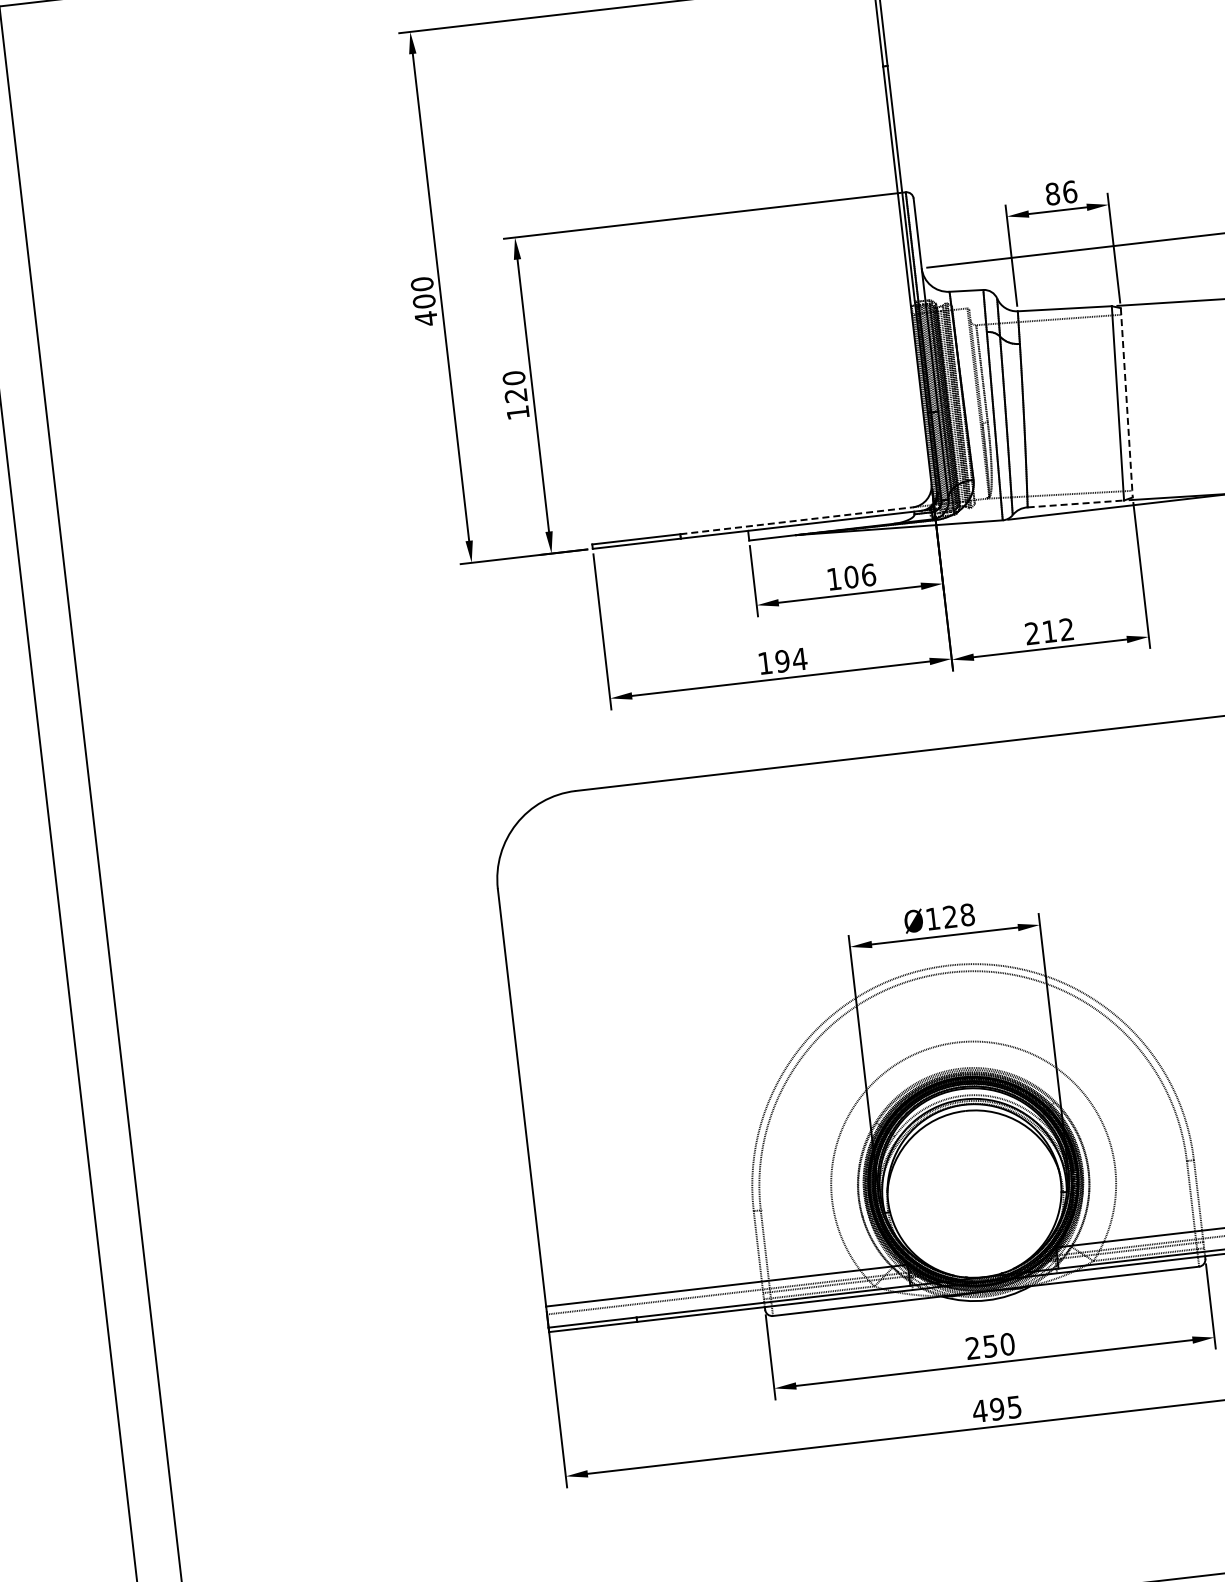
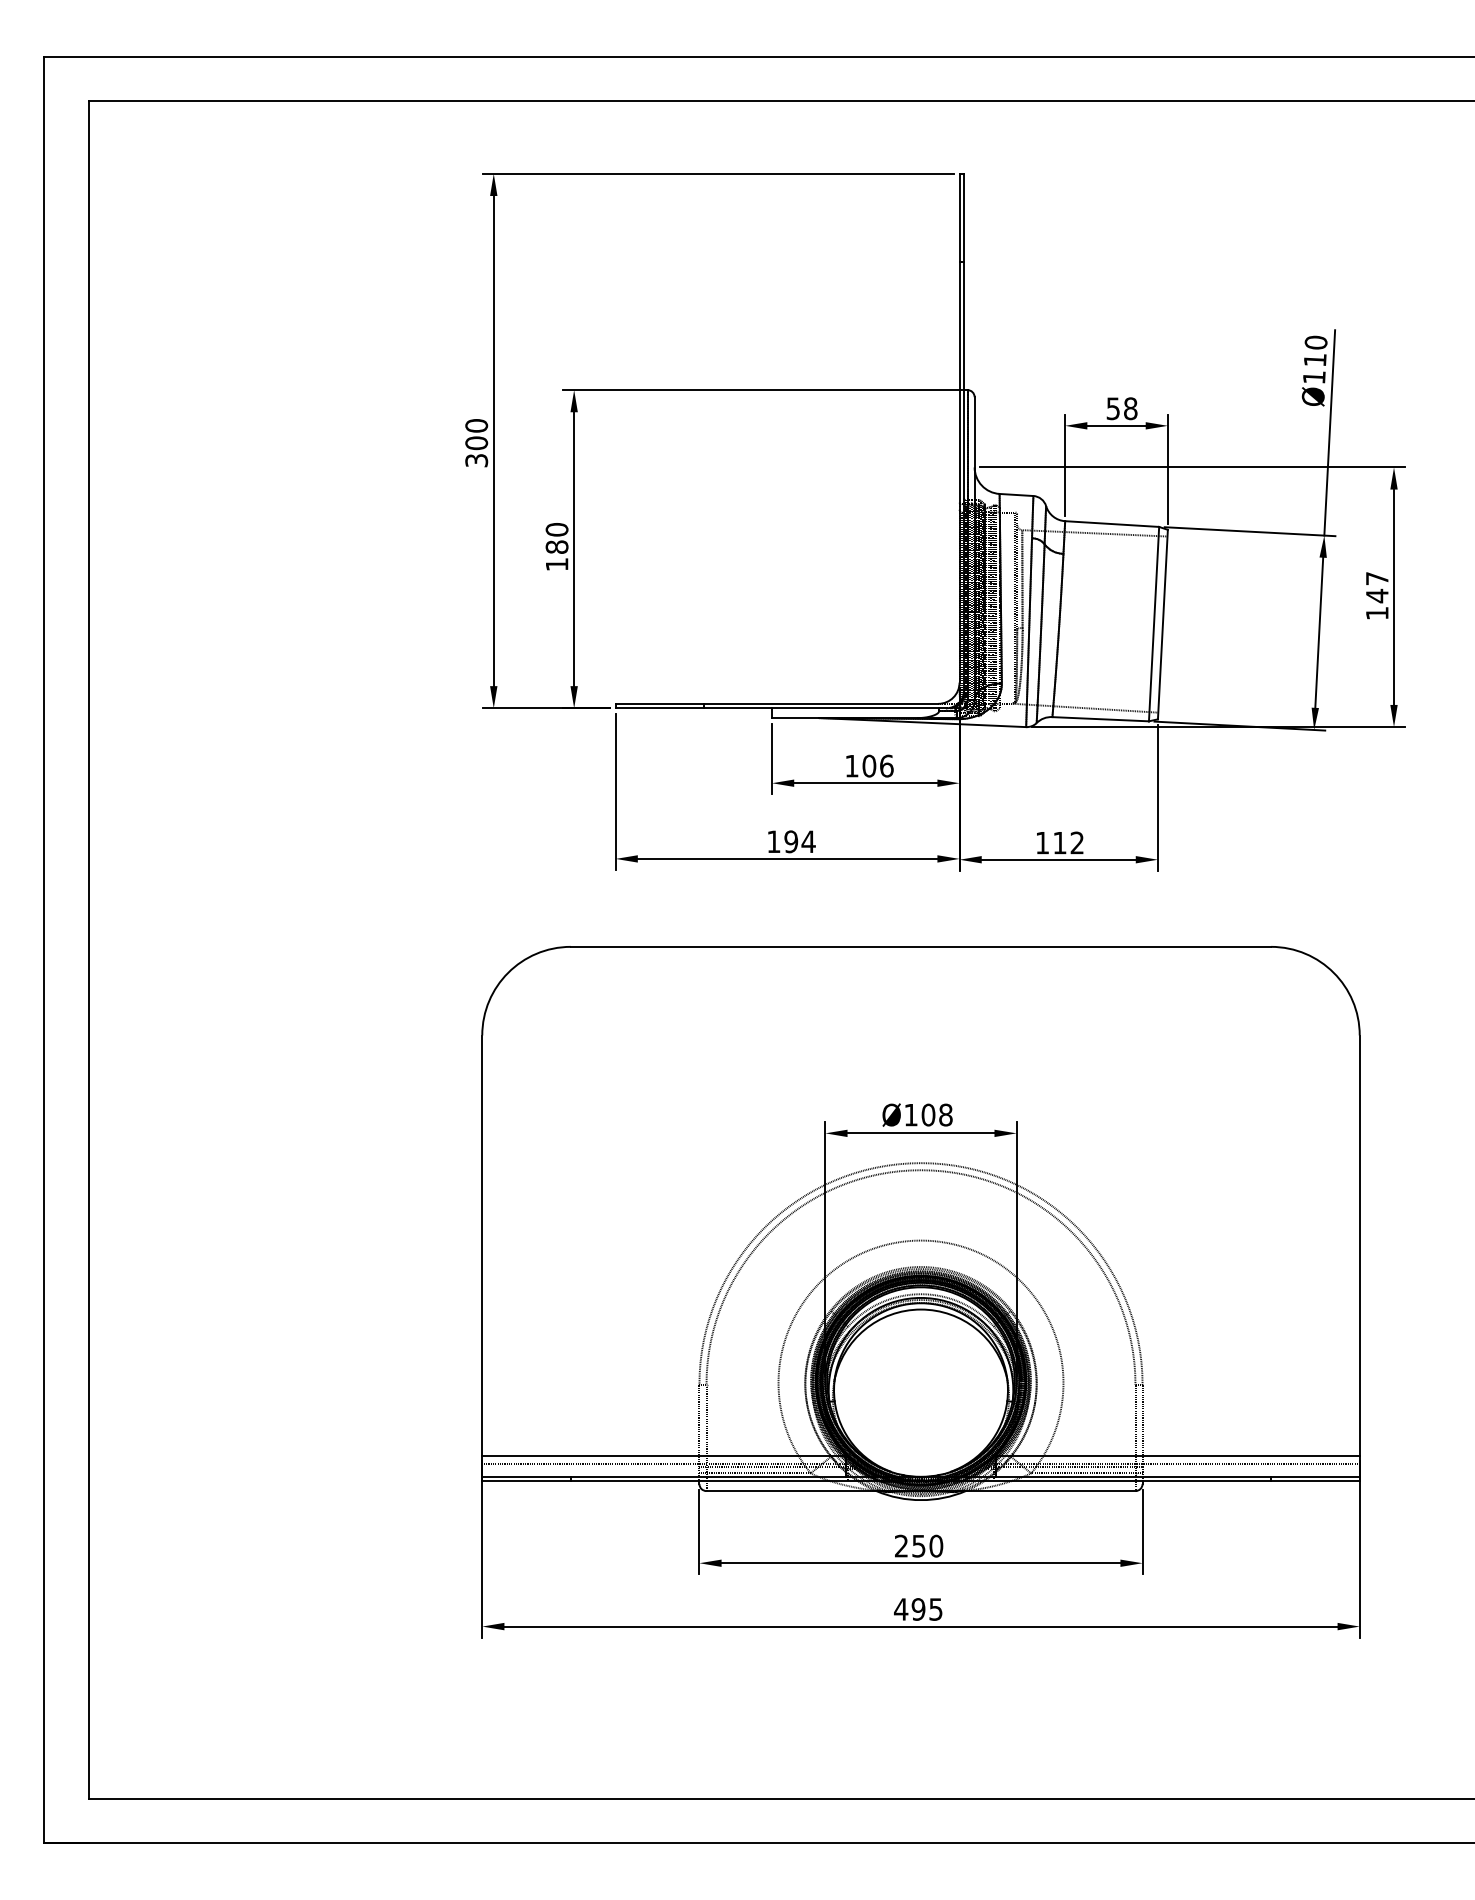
text: (1060, 192) -> (1121, 408), 86 -> 58
text: (426, 318) -> (476, 460), 400 -> 300
text: (515, 394) -> (556, 546), 120 -> 180
line: (1126, 402) -> (1162, 624), dashed -> solid
line: (1076, 504) -> (1101, 719), dashed -> solid
line: (796, 520) -> (821, 703), dashed -> solid
text: (1032, 633) -> (1042, 842), 212 -> 112
text: (950, 916) -> (928, 1114), Ø128 -> Ø108

